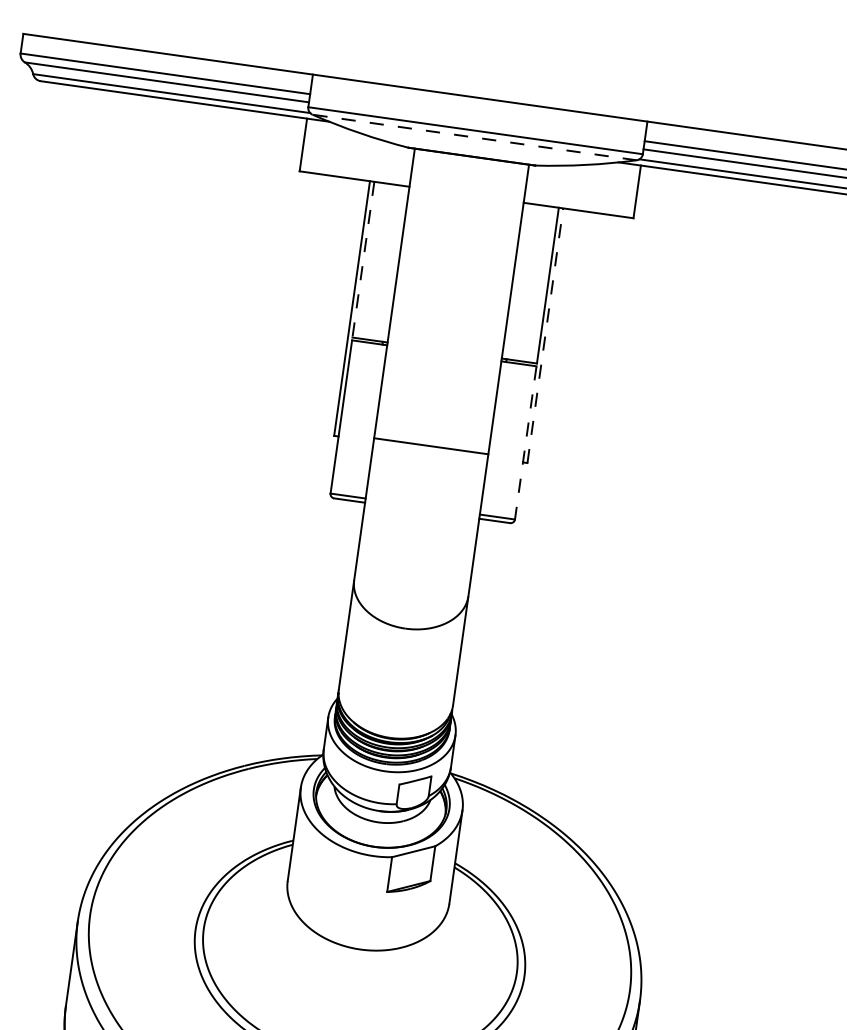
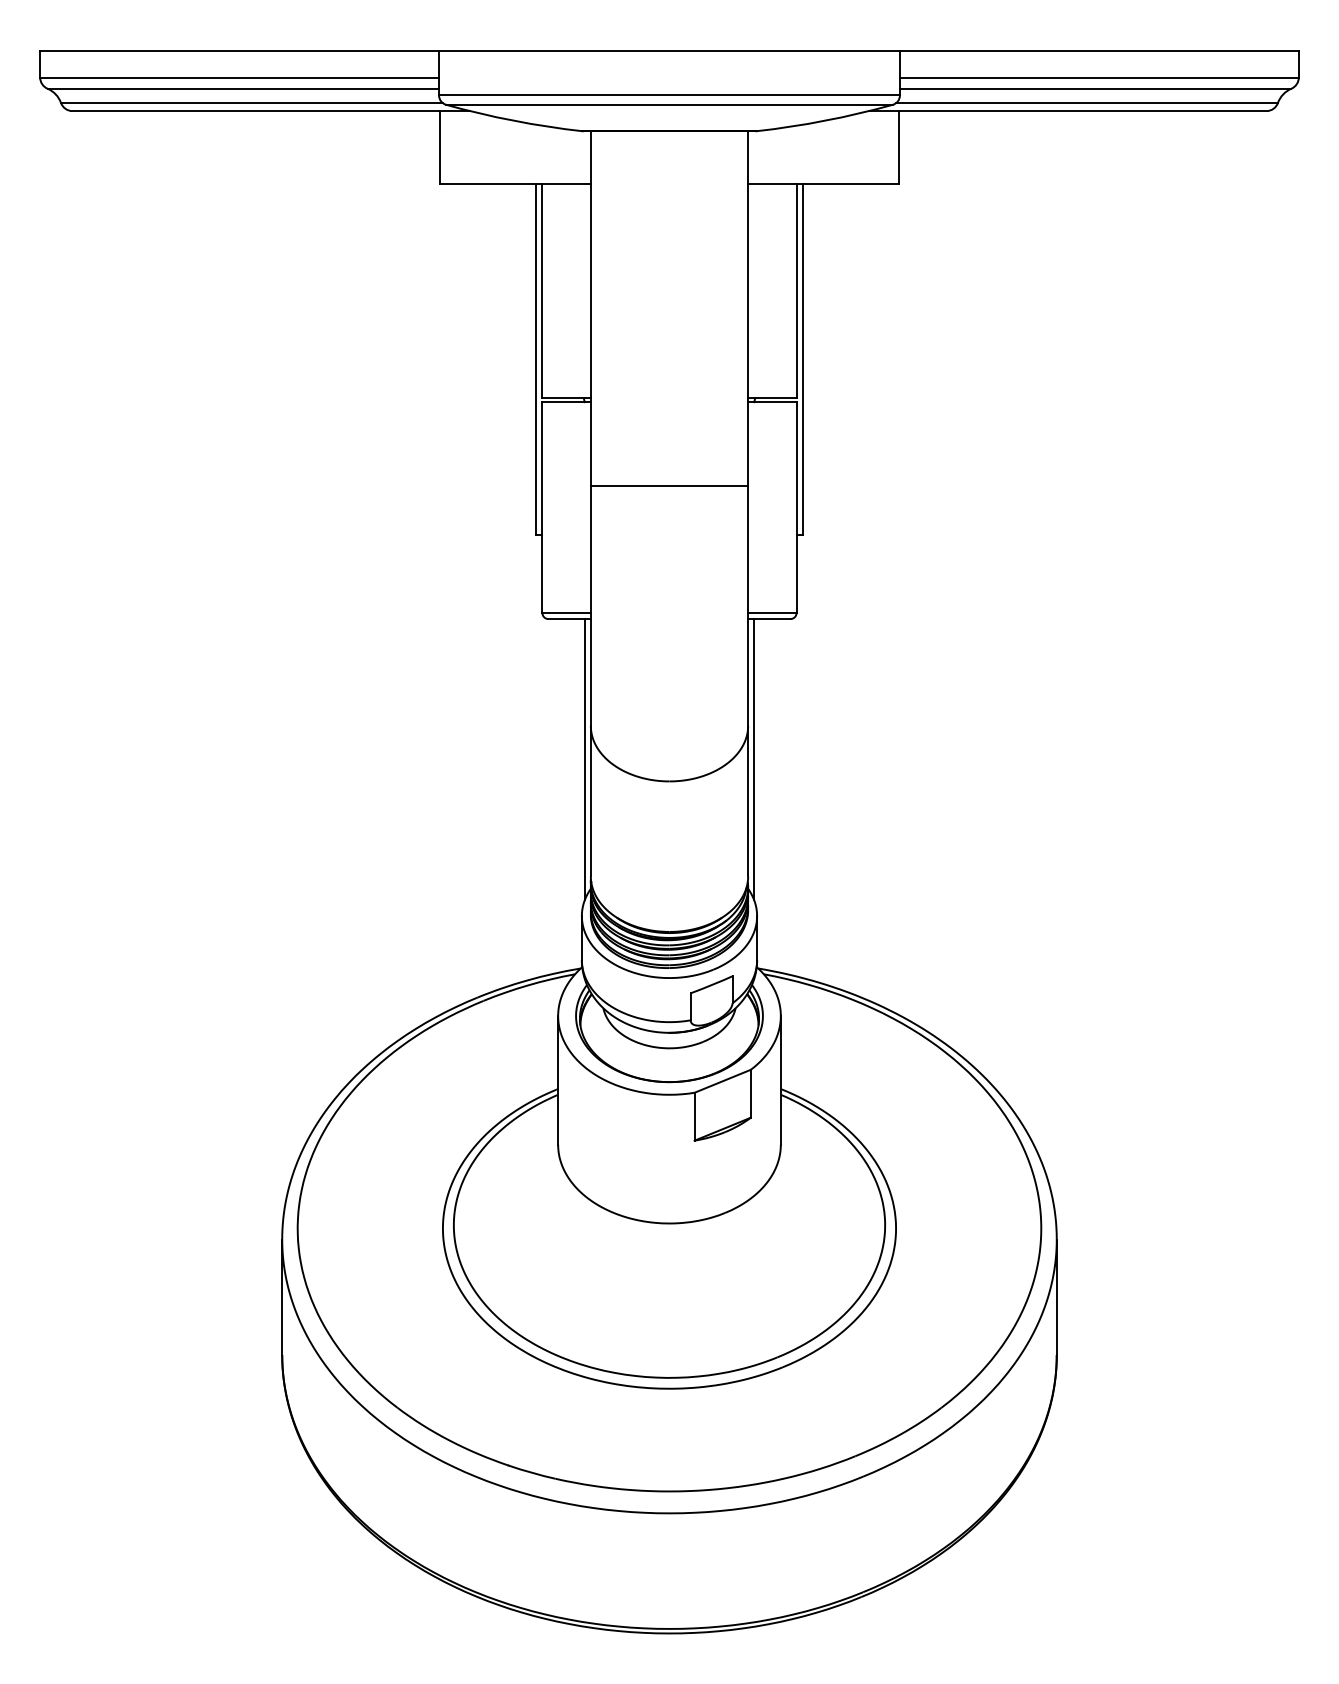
line: (473, 137) -> (668, 104), dashed -> solid
line: (363, 260) -> (542, 291), dashed -> solid
line: (545, 335) -> (802, 358), dashed -> solid
line: (525, 442) -> (796, 507), dashed -> solid
line: (431, 446) -> (669, 486), moved
line: (346, 604) -> (584, 759), added
line: (469, 621) -> (754, 759), added

